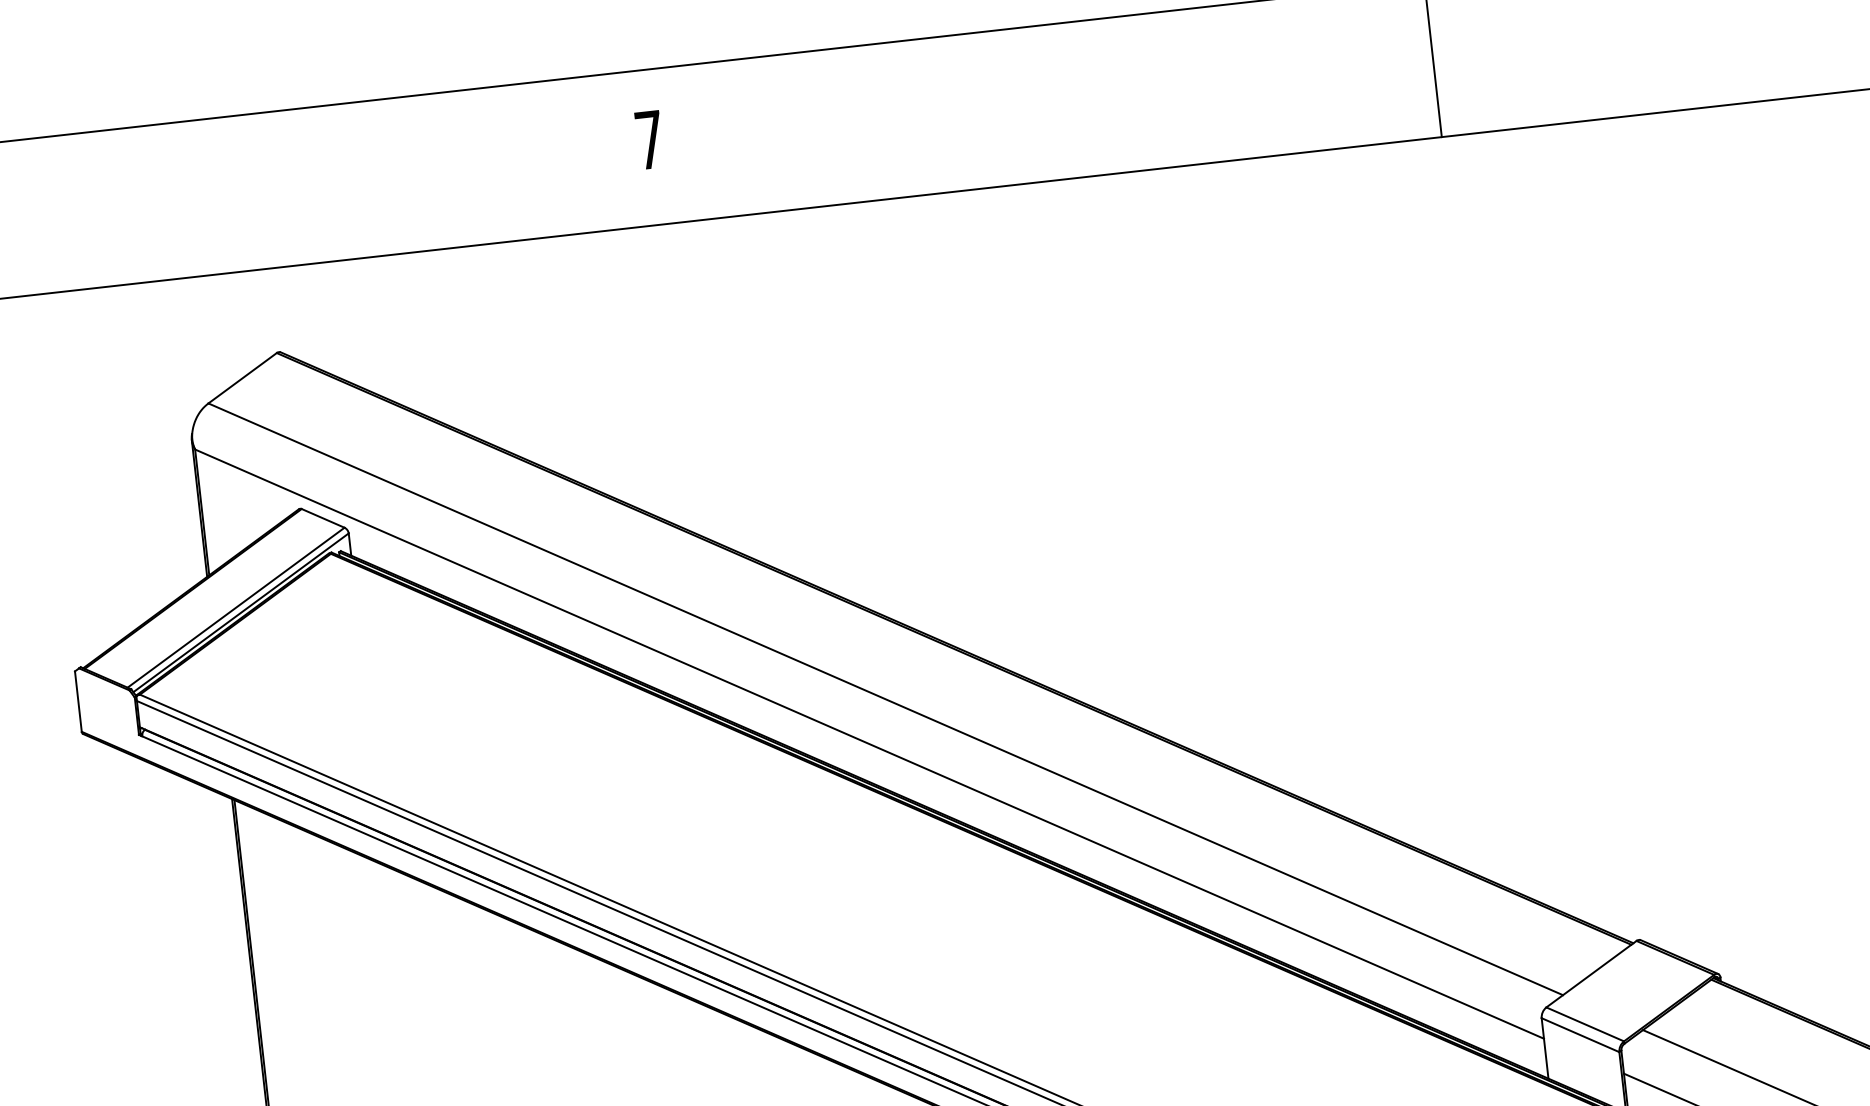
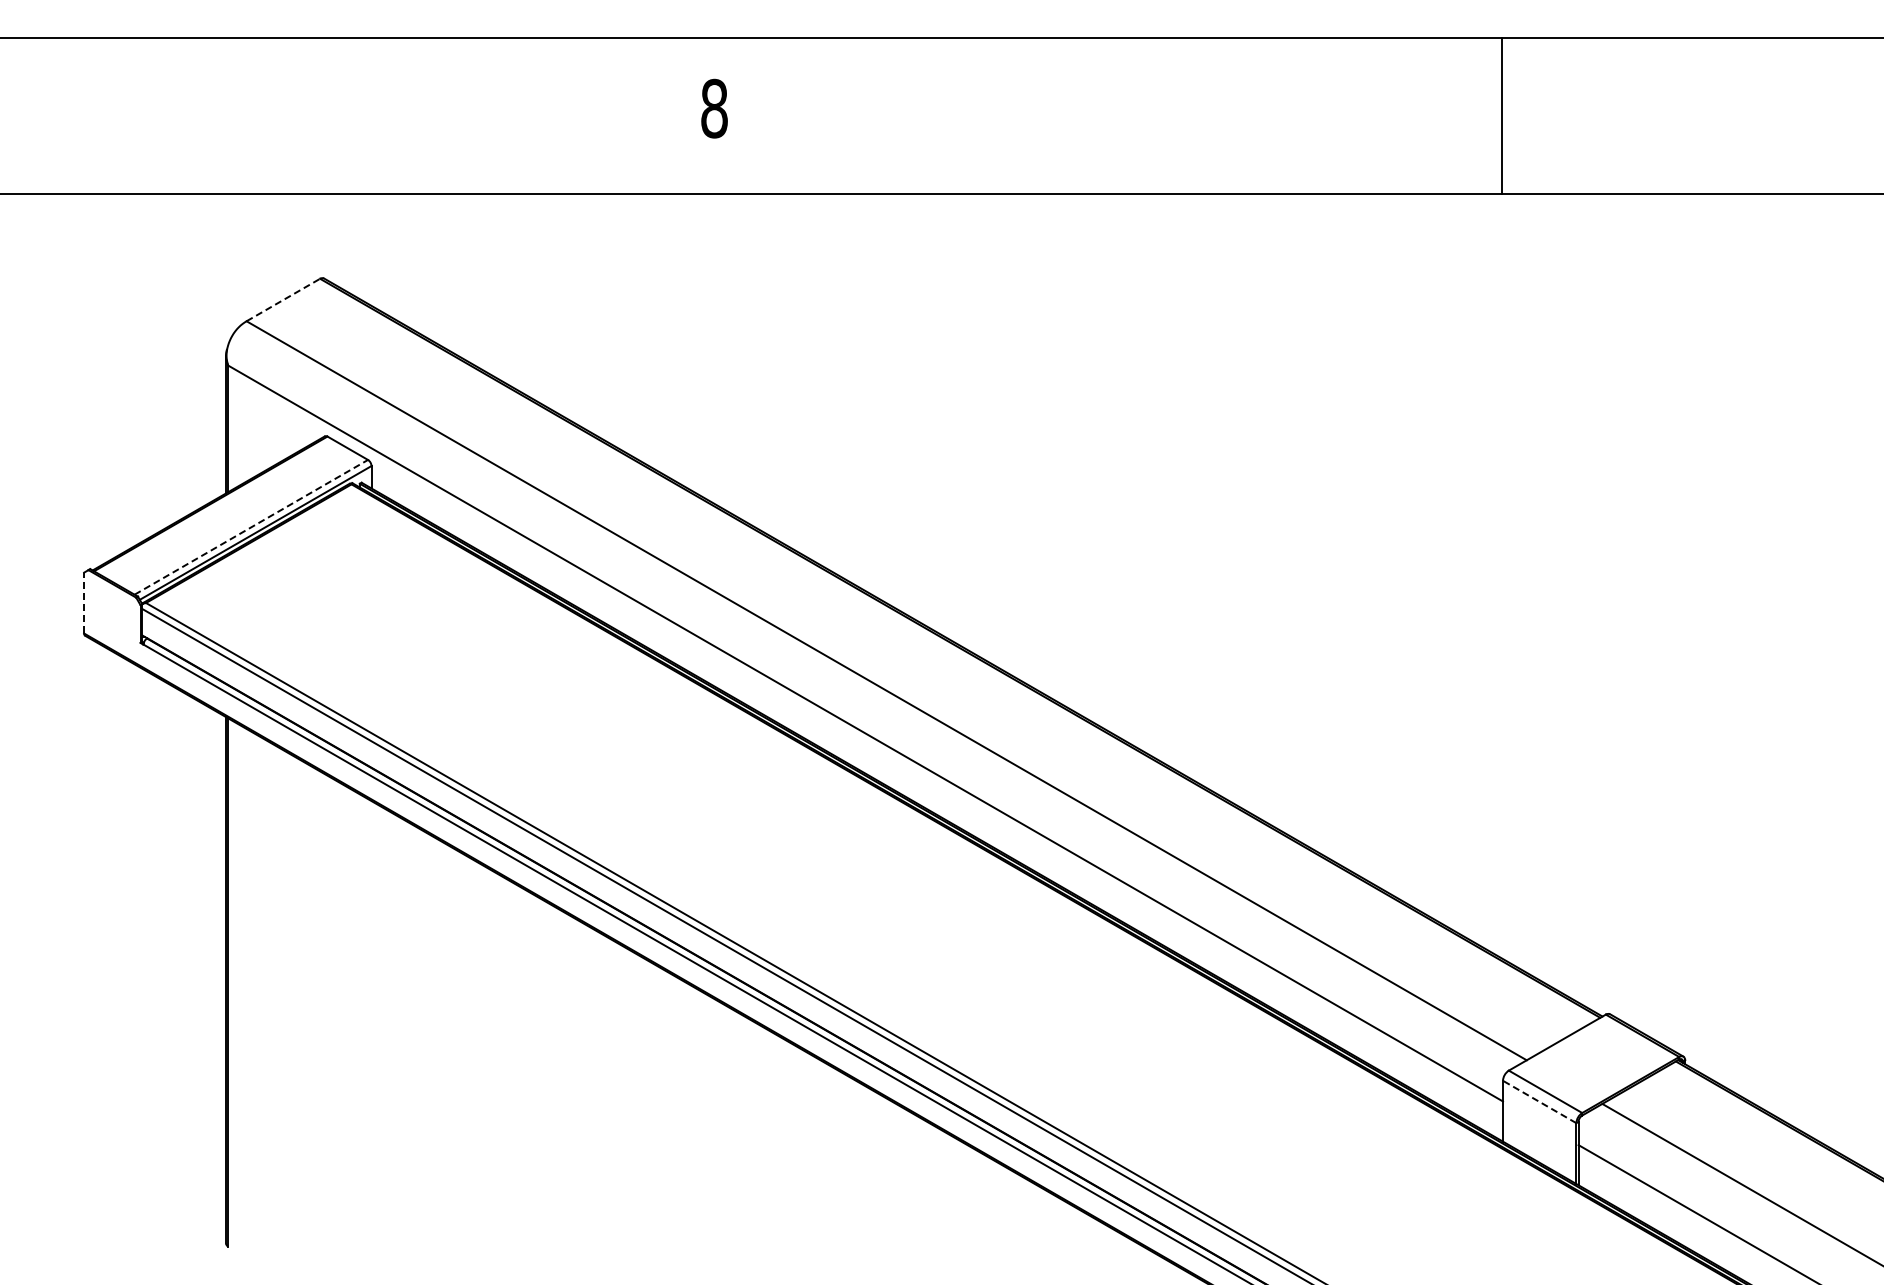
text: (649, 139) -> (714, 108), 7 -> 8
line: (242, 377) -> (283, 299), solid -> dashed
line: (236, 607) -> (251, 527), solid -> dashed
line: (78, 701) -> (84, 602), solid -> dashed
line: (1580, 1034) -> (1539, 1101), solid -> dashed

